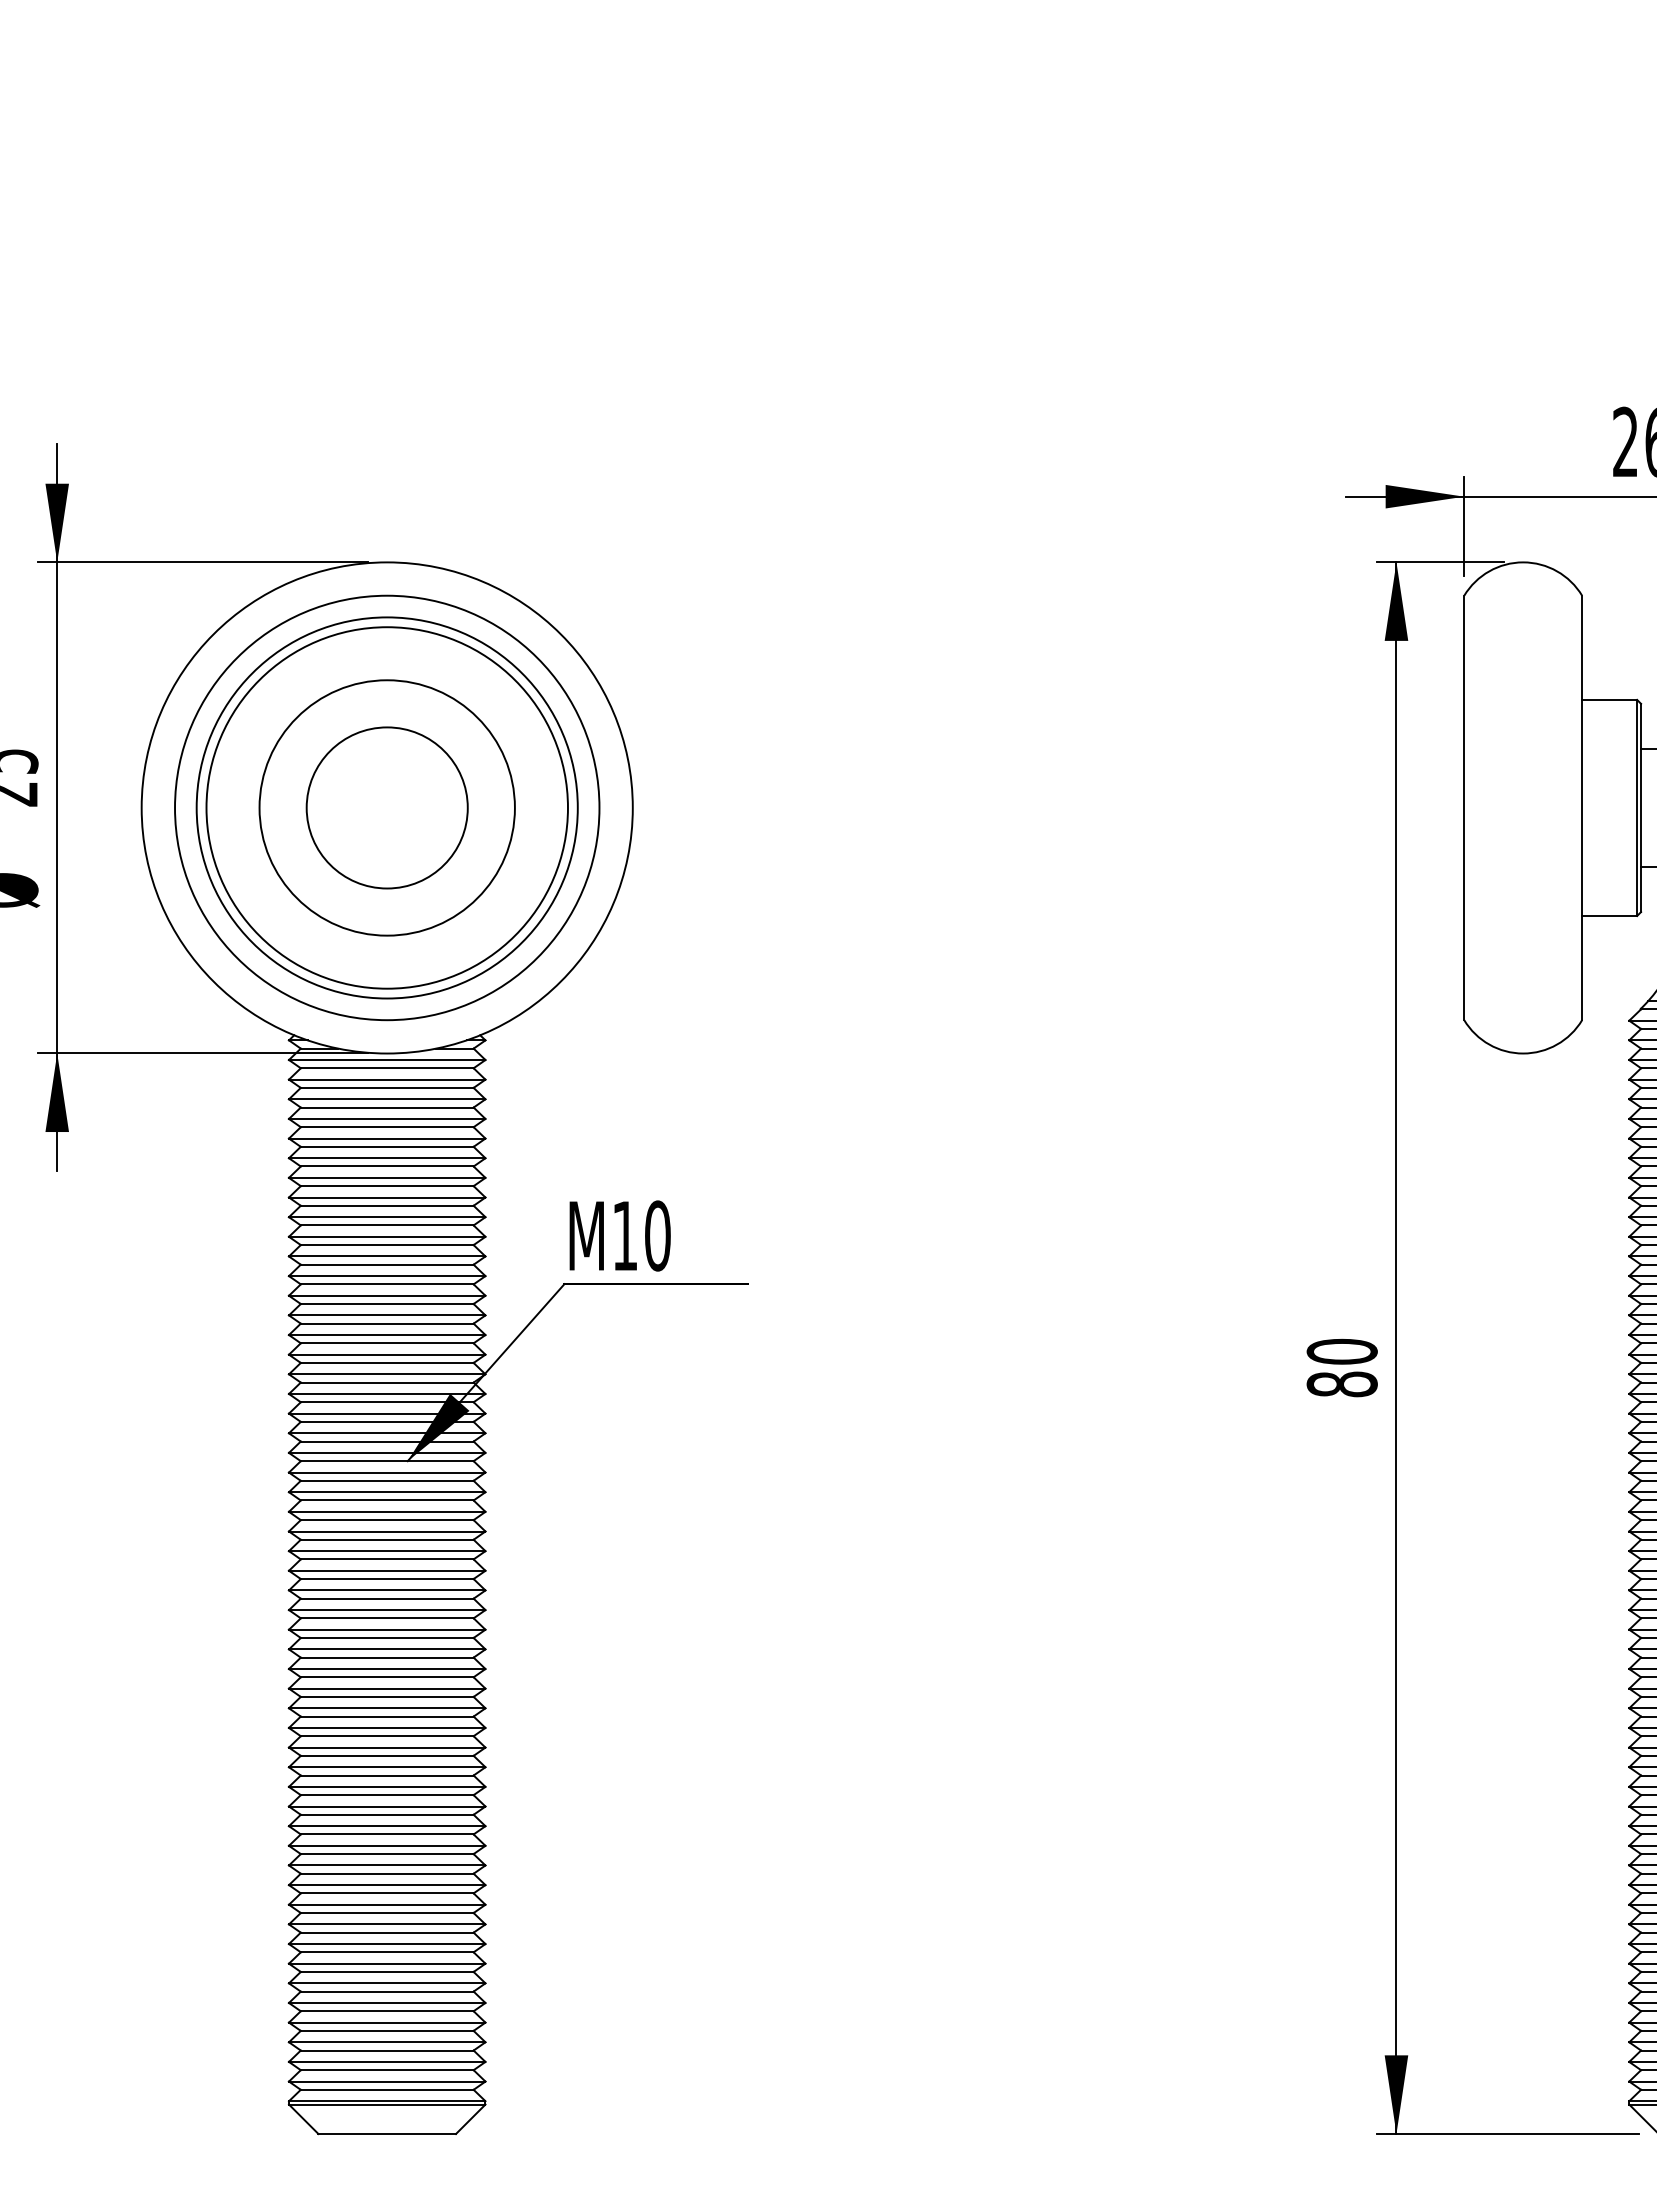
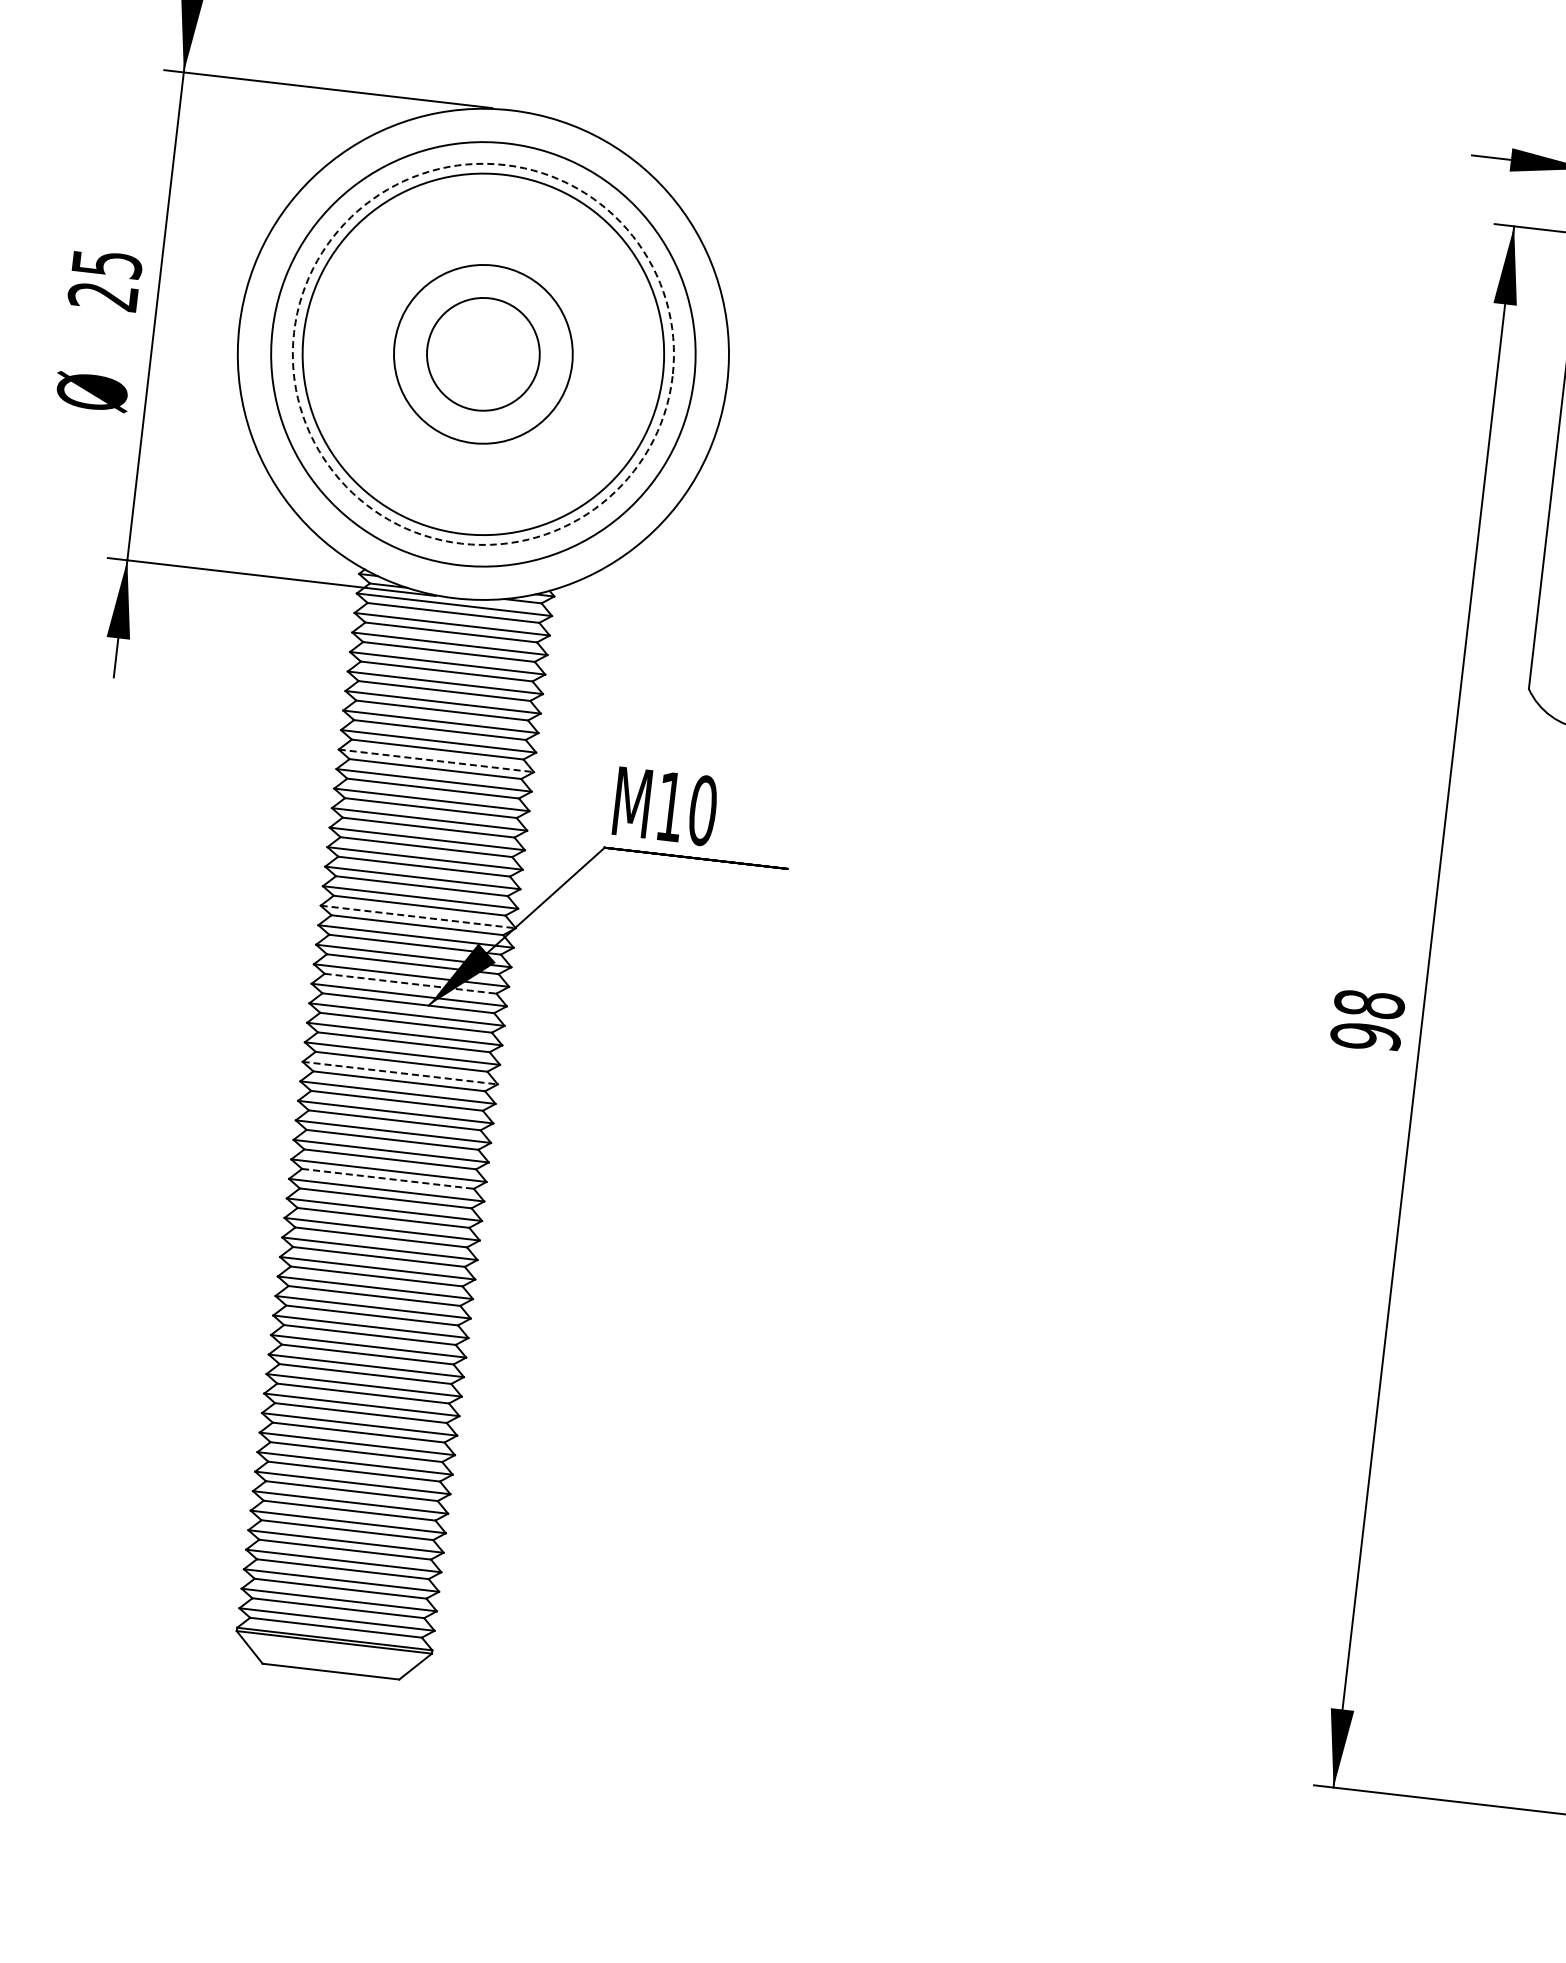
circle: (386, 807) -> (482, 353), size x0.7
circle: (386, 807) -> (482, 353), size x0.7
circle: (386, 807) -> (482, 353), solid -> dashed
line: (387, 1217) -> (436, 761), solid -> dashed
text: (1341, 1367) -> (1367, 1019), 80 -> 98
line: (387, 1374) -> (418, 917), solid -> dashed
line: (387, 1441) -> (410, 983), solid -> dashed
line: (387, 1531) -> (400, 1073), solid -> dashed
line: (387, 1637) -> (388, 1178), solid -> dashed

